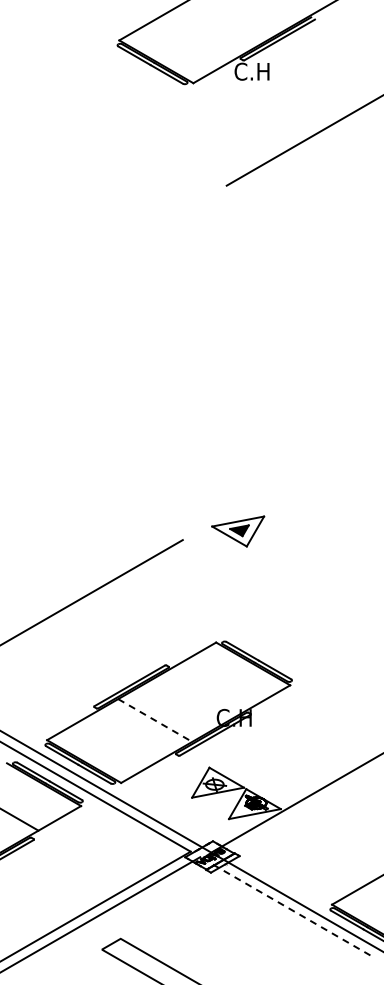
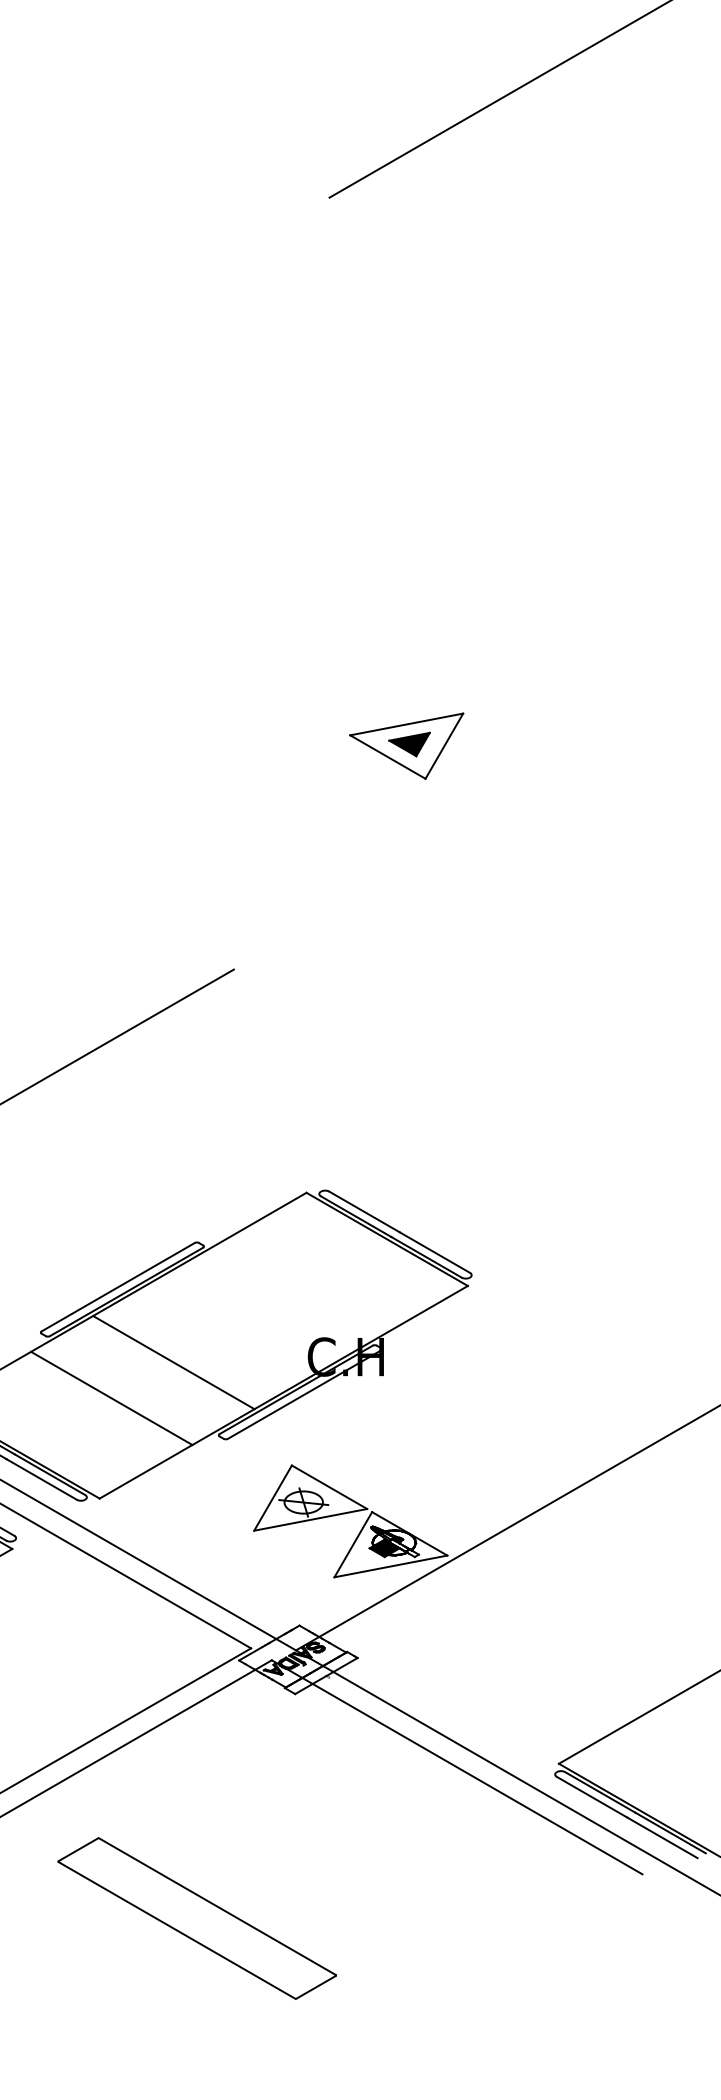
part: (238, 531) -> (407, 746), moved
line: (155, 720) -> (174, 1362), dashed -> solid
line: (126, 736) -> (111, 1397), added
line: (284, 906) -> (455, 1767), dashed -> solid

